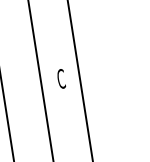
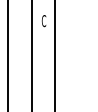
text: (60, 79) -> (43, 21), moved

